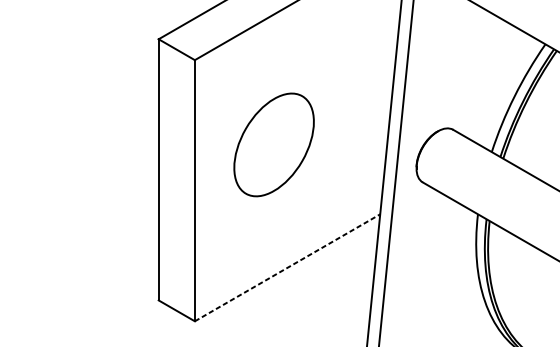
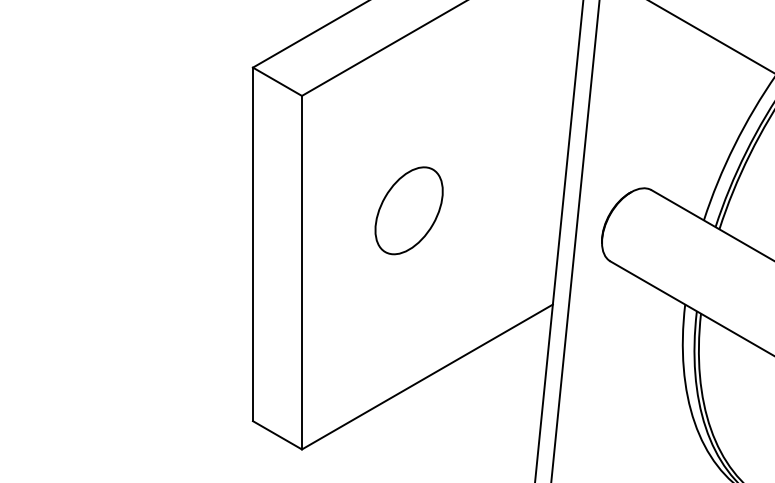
part: (273, 144) -> (408, 210), size x0.62
line: (287, 268) -> (427, 377), dashed -> solid

